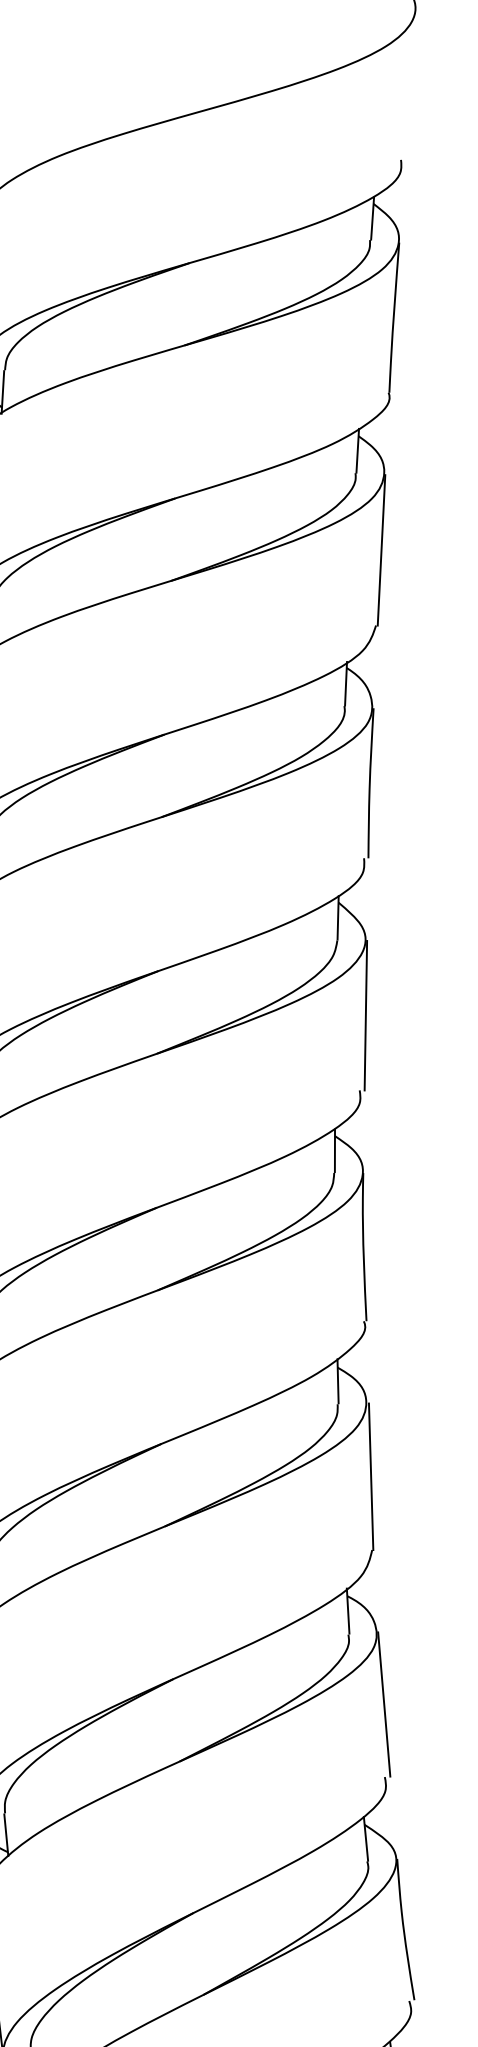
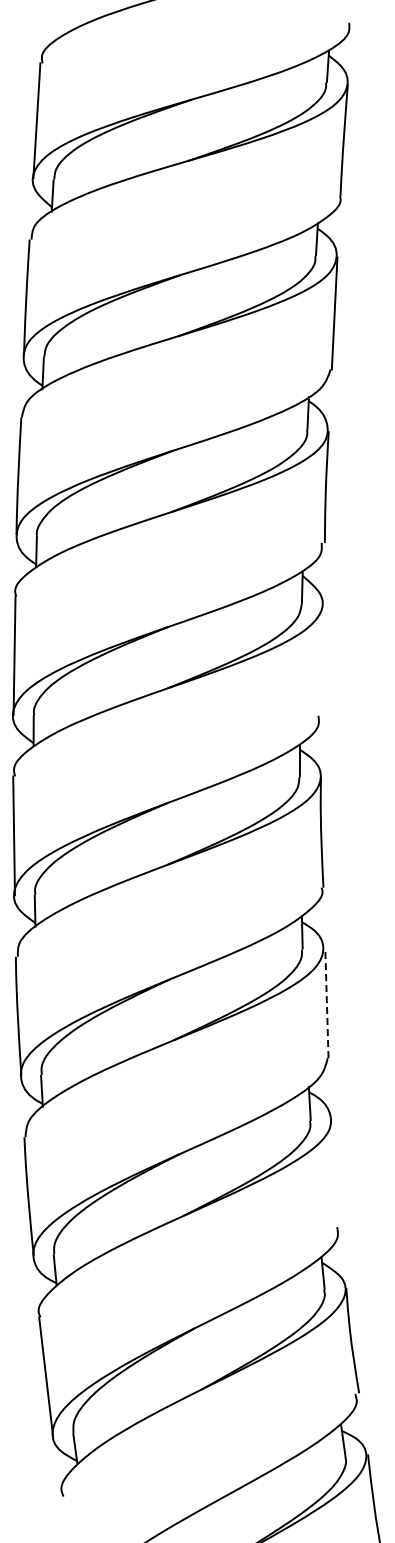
line: (365, 1014) -> (322, 659), removed
line: (370, 1476) -> (326, 1003), solid -> dashed
line: (384, 1703) -> (336, 1172), removed

